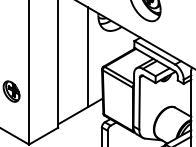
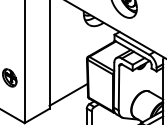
line: (87, 57) -> (74, 48), removed

